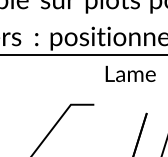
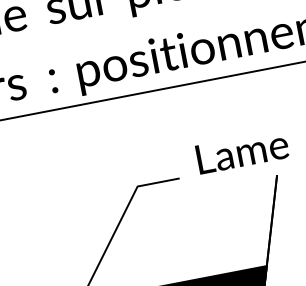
text: (130, 73) -> (241, 151), moved

